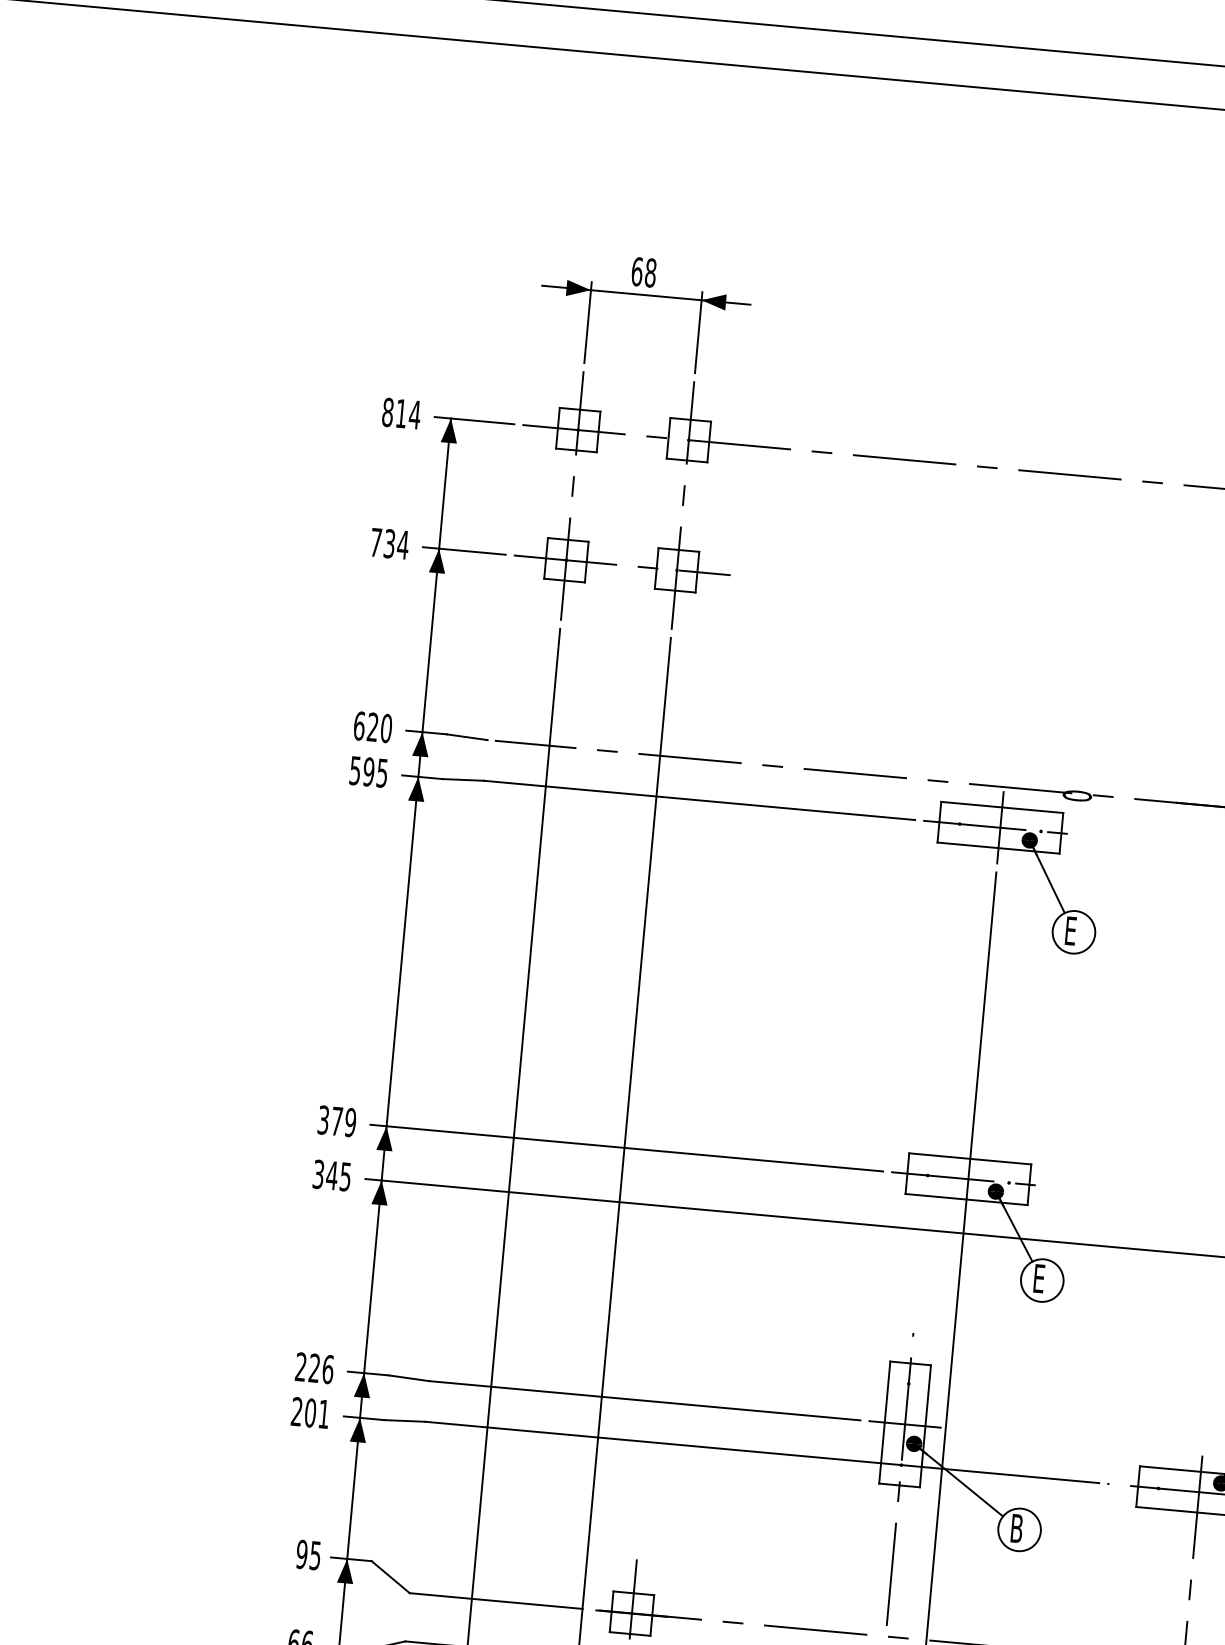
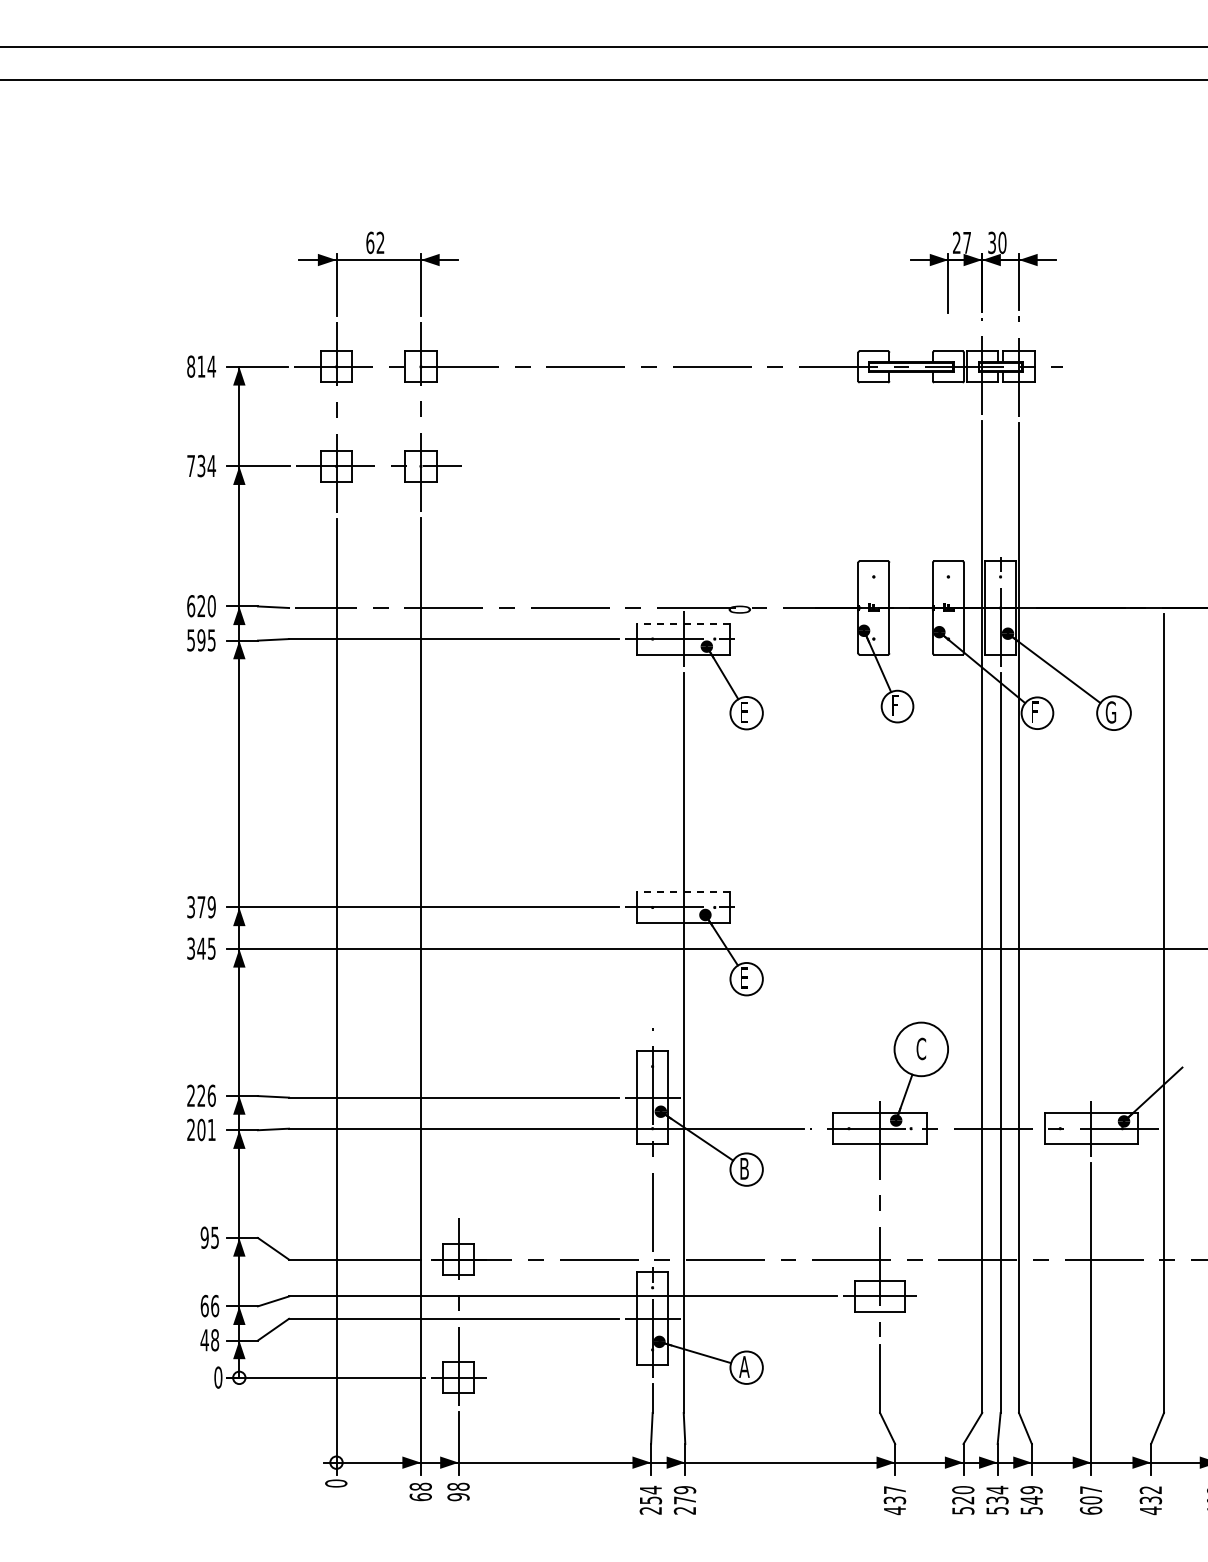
text: (650, 272) -> (380, 242), 68 -> 62
line: (1001, 807) -> (683, 623), solid -> dashed
line: (970, 1158) -> (683, 891), solid -> dashed

